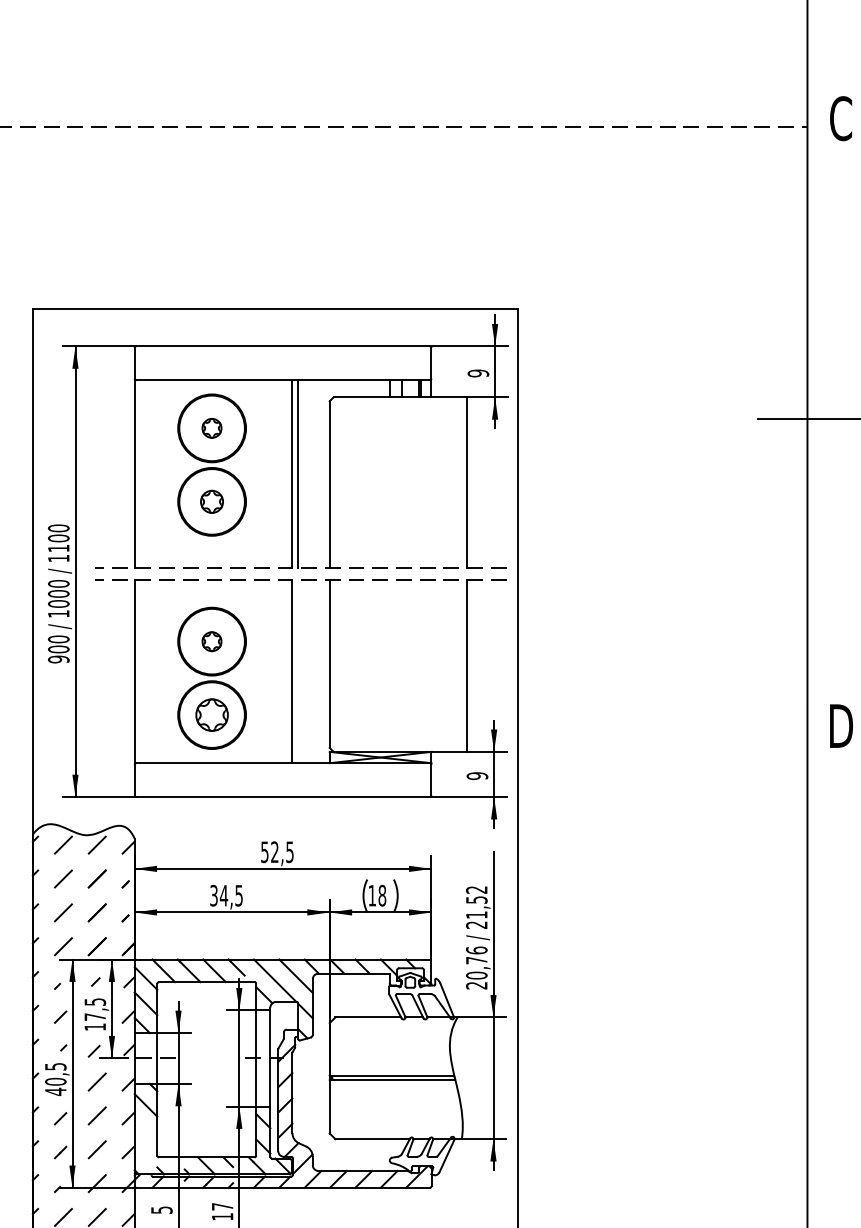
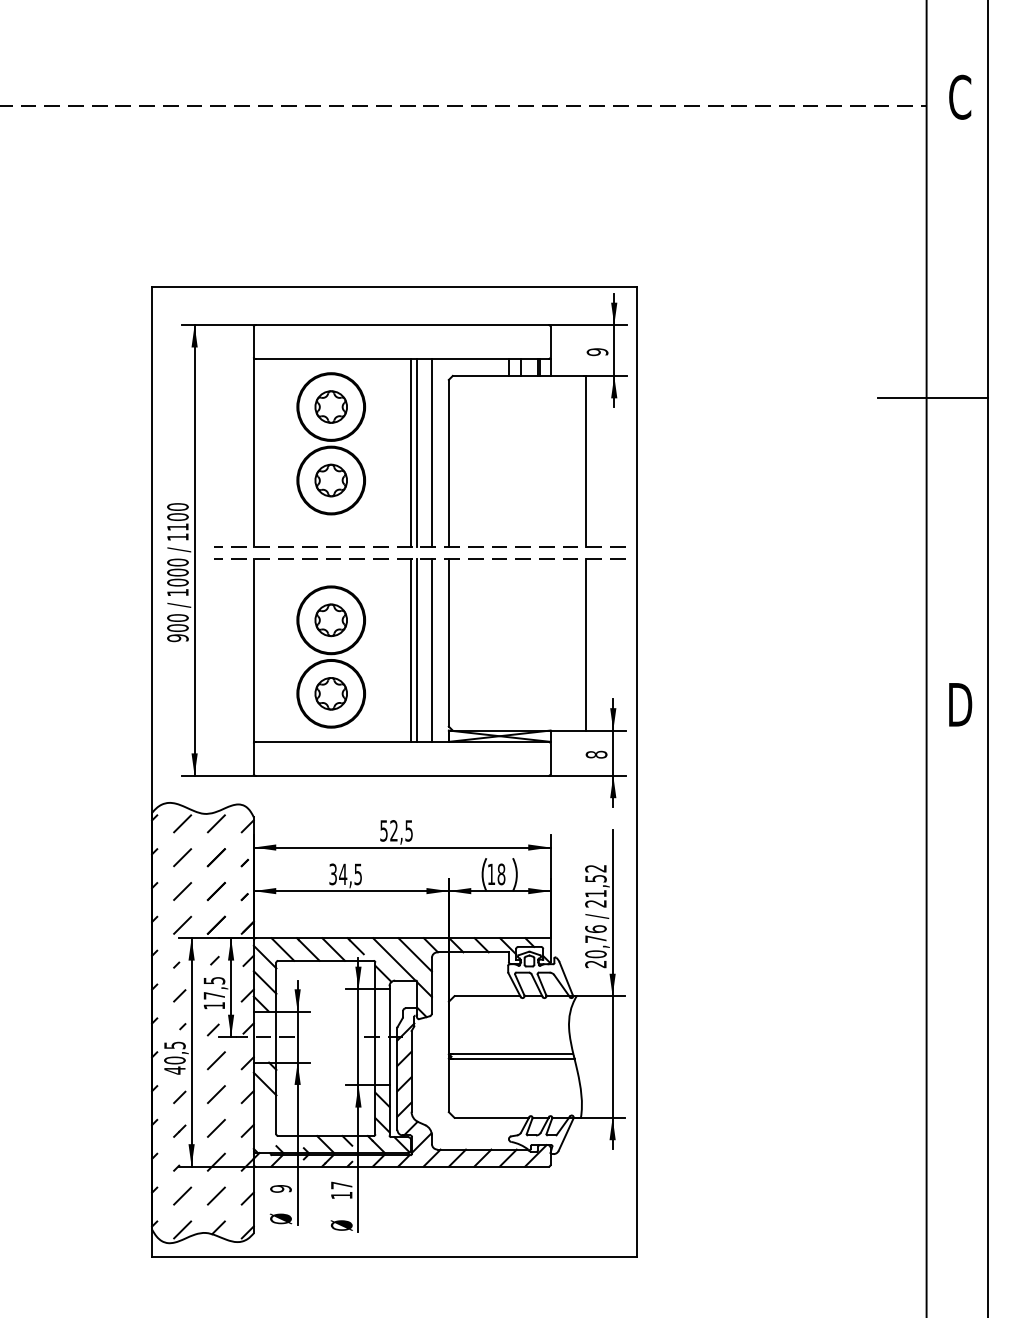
part: (211, 427) -> (330, 406), size x1.67
line: (312, 473) -> (431, 452), added
part: (211, 501) -> (330, 480), size x1.43
part: (211, 641) -> (330, 620), size x1.67
line: (298, 670) -> (417, 649), added
line: (312, 670) -> (431, 649), added
text: (477, 775) -> (596, 754), 9 -> 8
text: (161, 1209) -> (280, 1188), 5 -> 9

